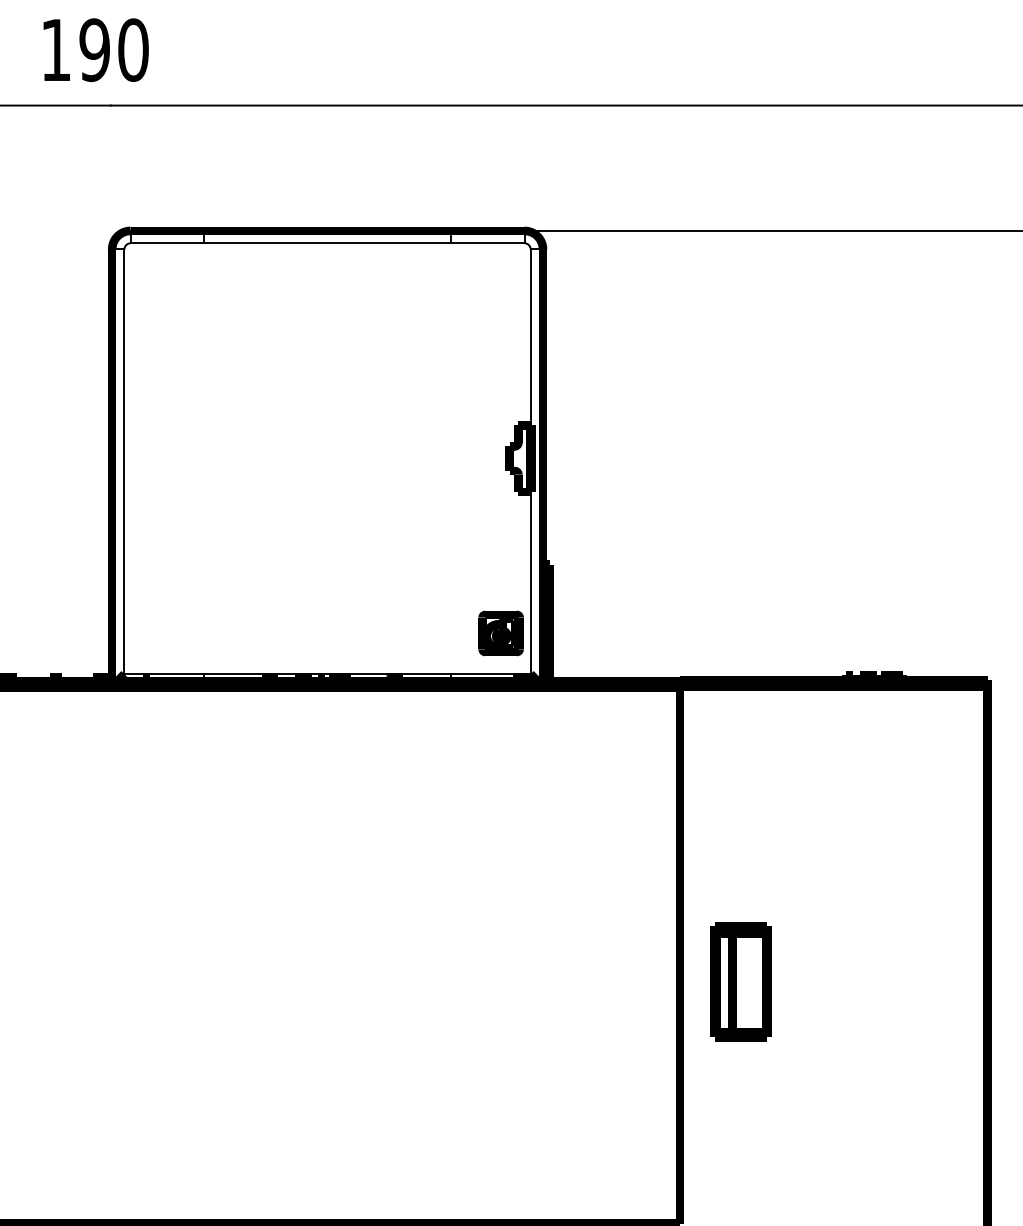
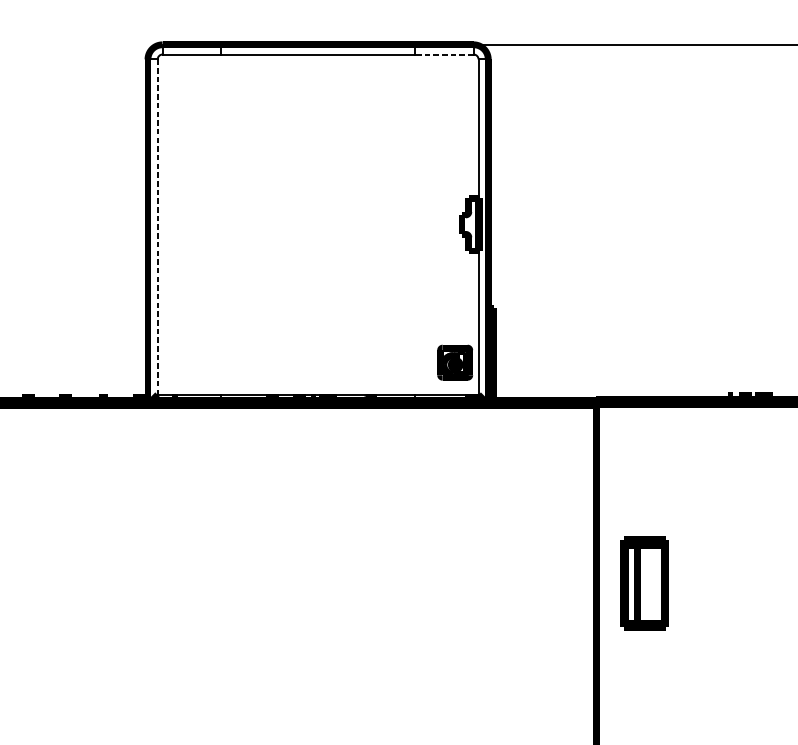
line: (487, 243) -> (444, 54), solid -> dashed
line: (124, 462) -> (157, 227), solid -> dashed
part: (740, 981) -> (644, 583), moved

